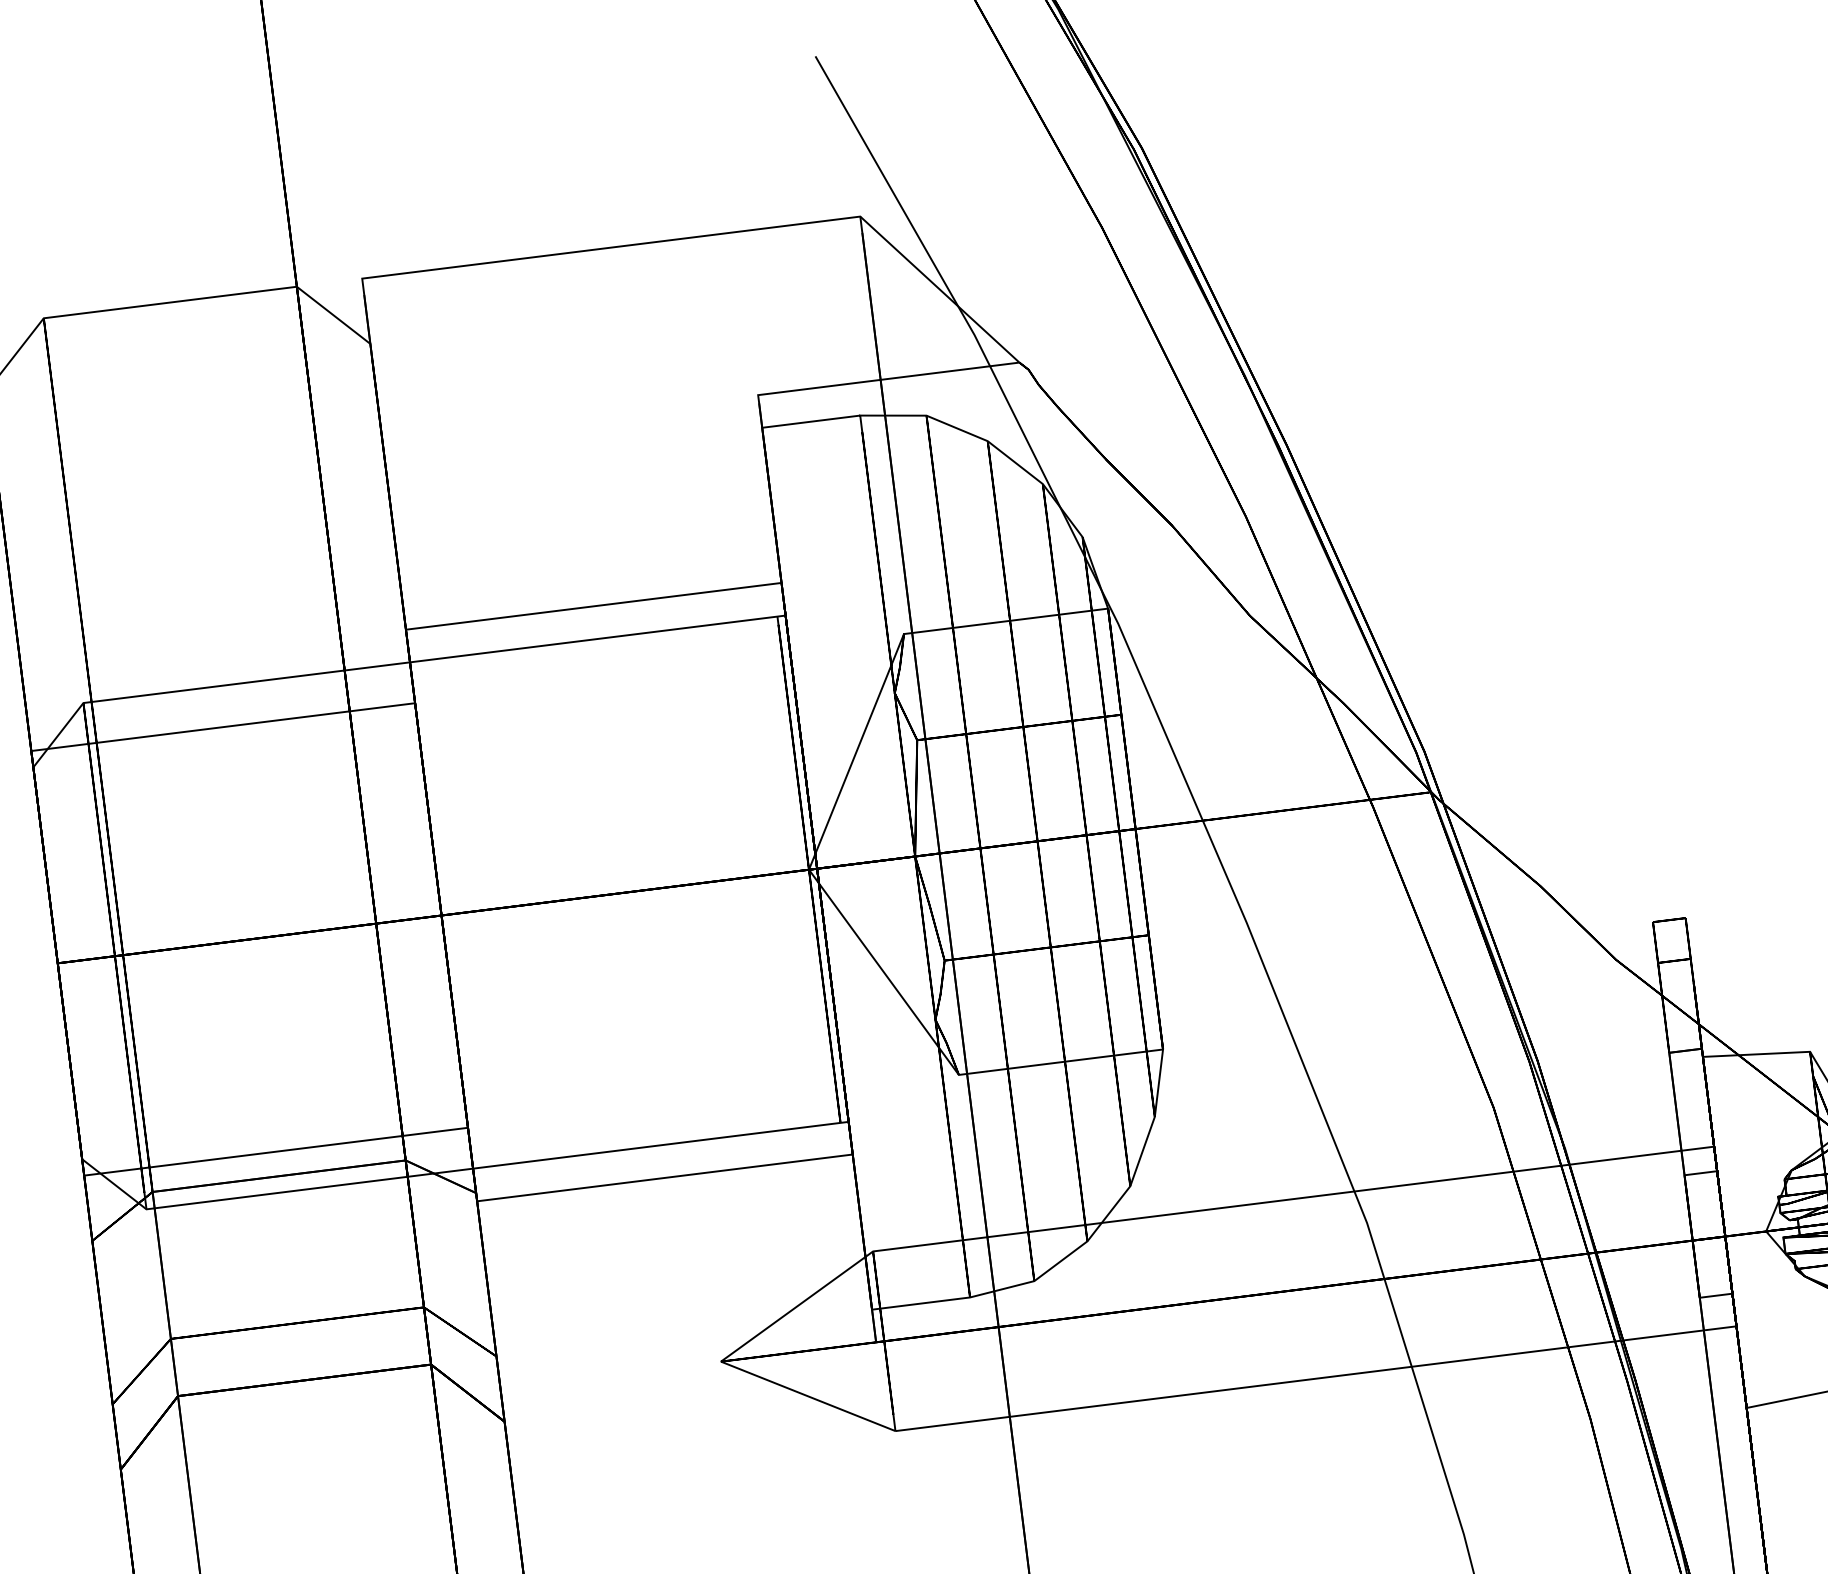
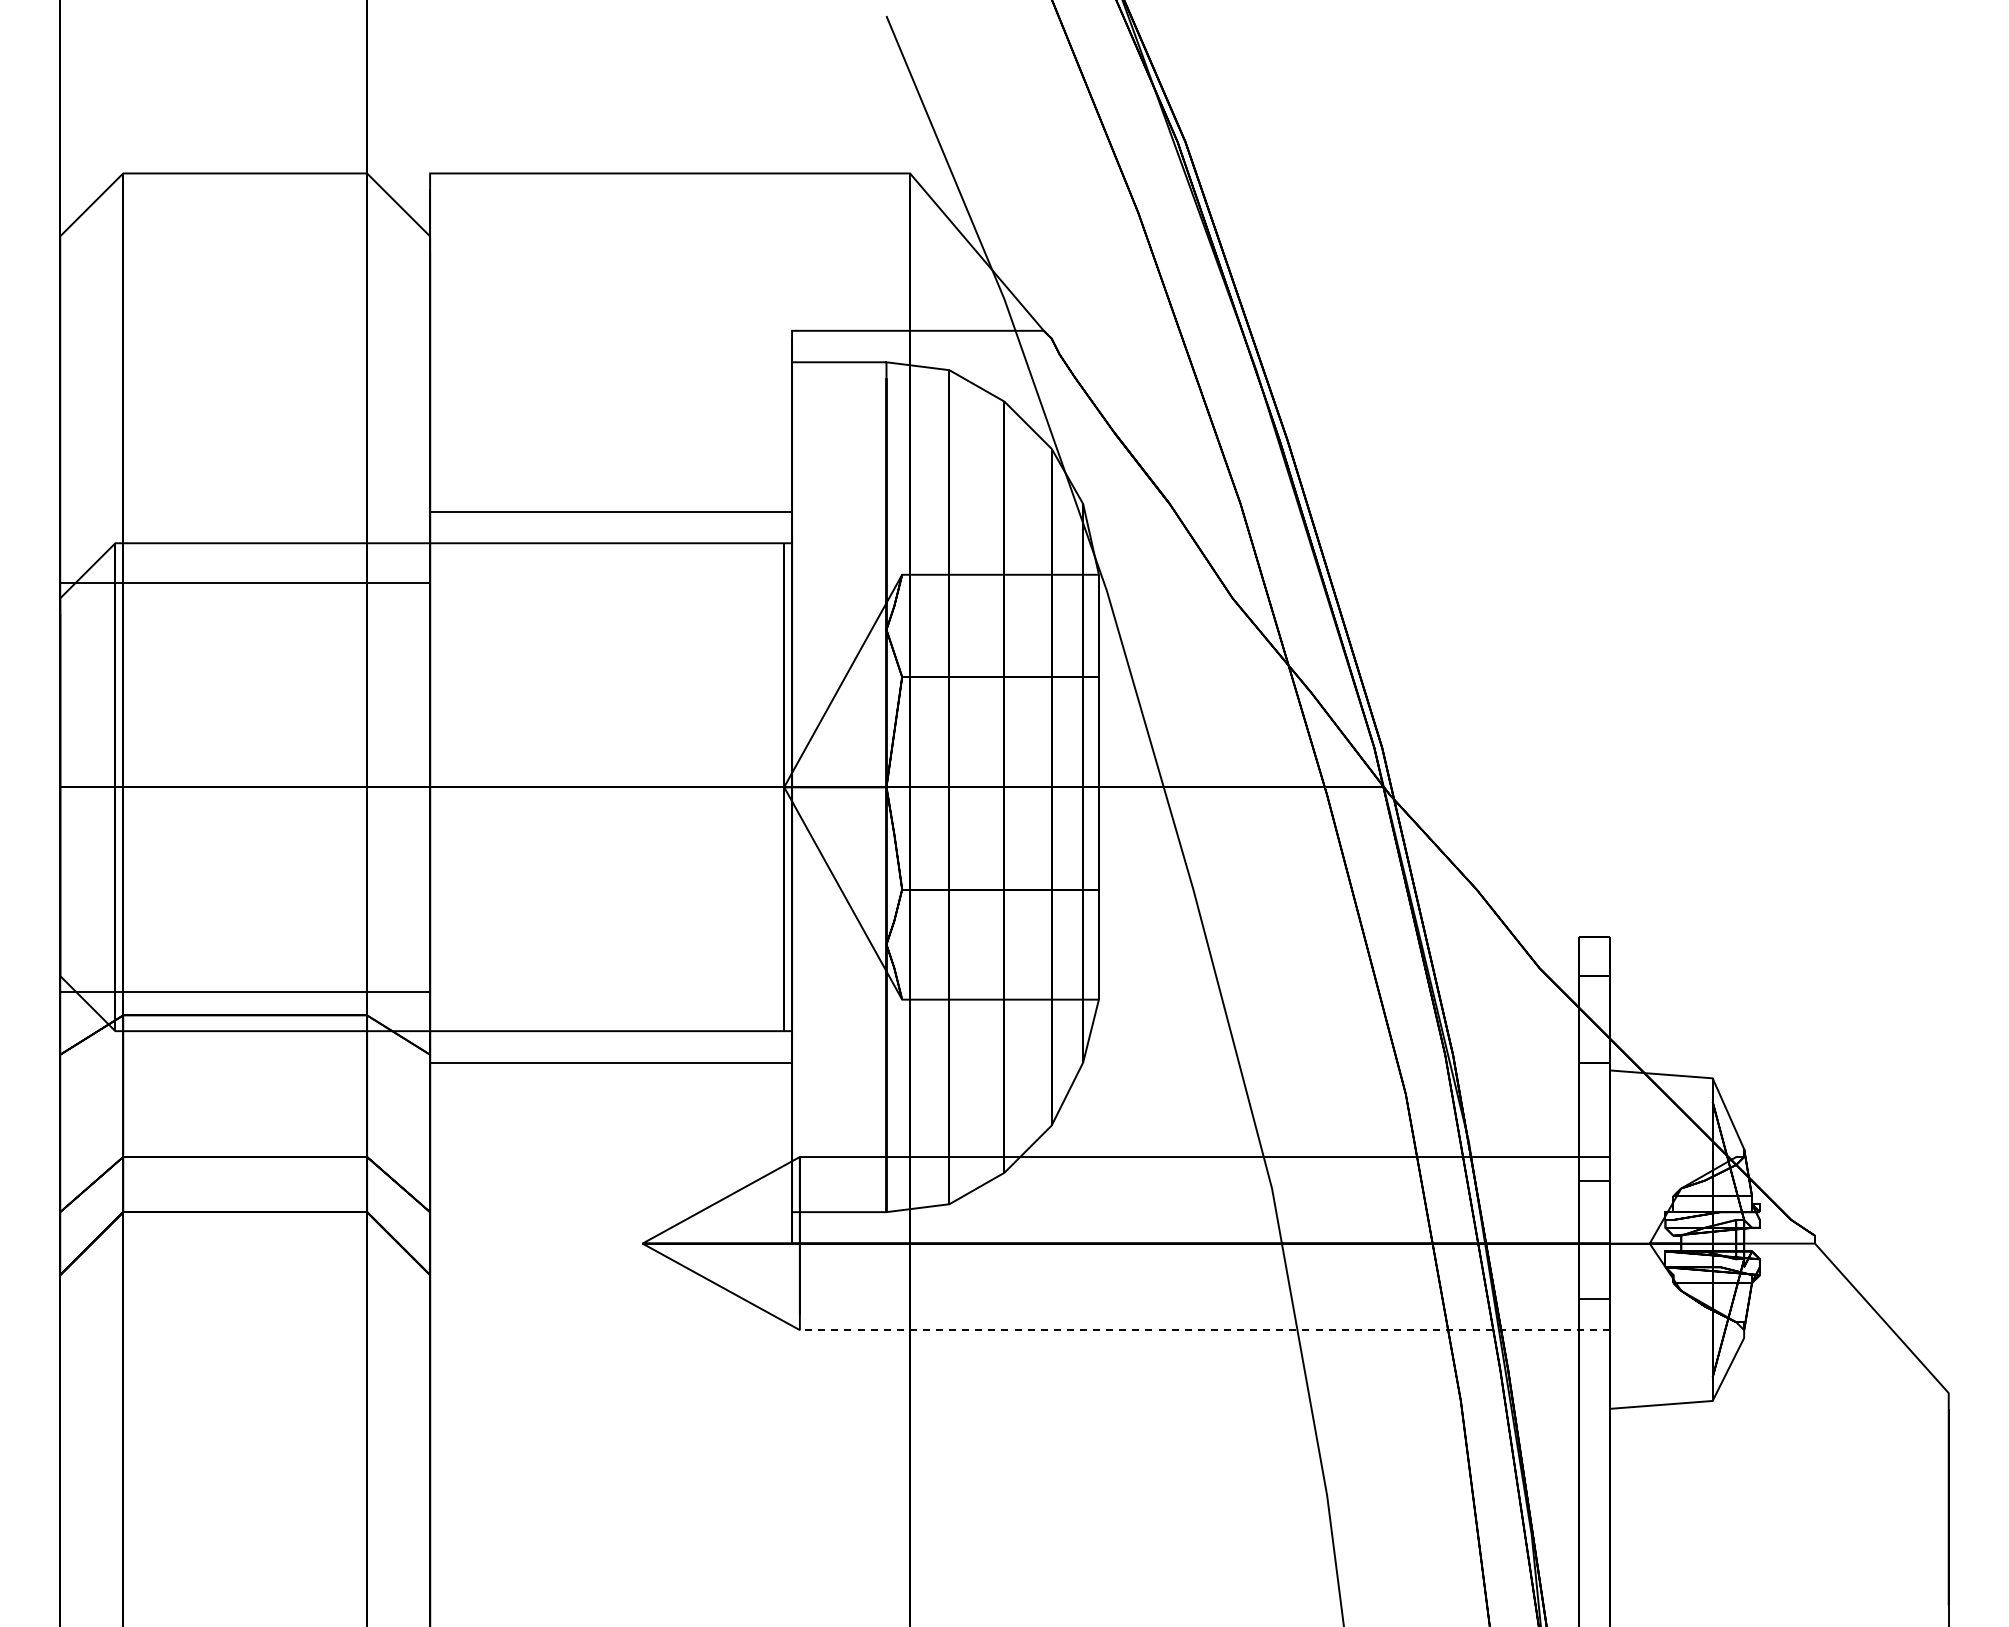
line: (1315, 1379) -> (1204, 1330), solid -> dashed

